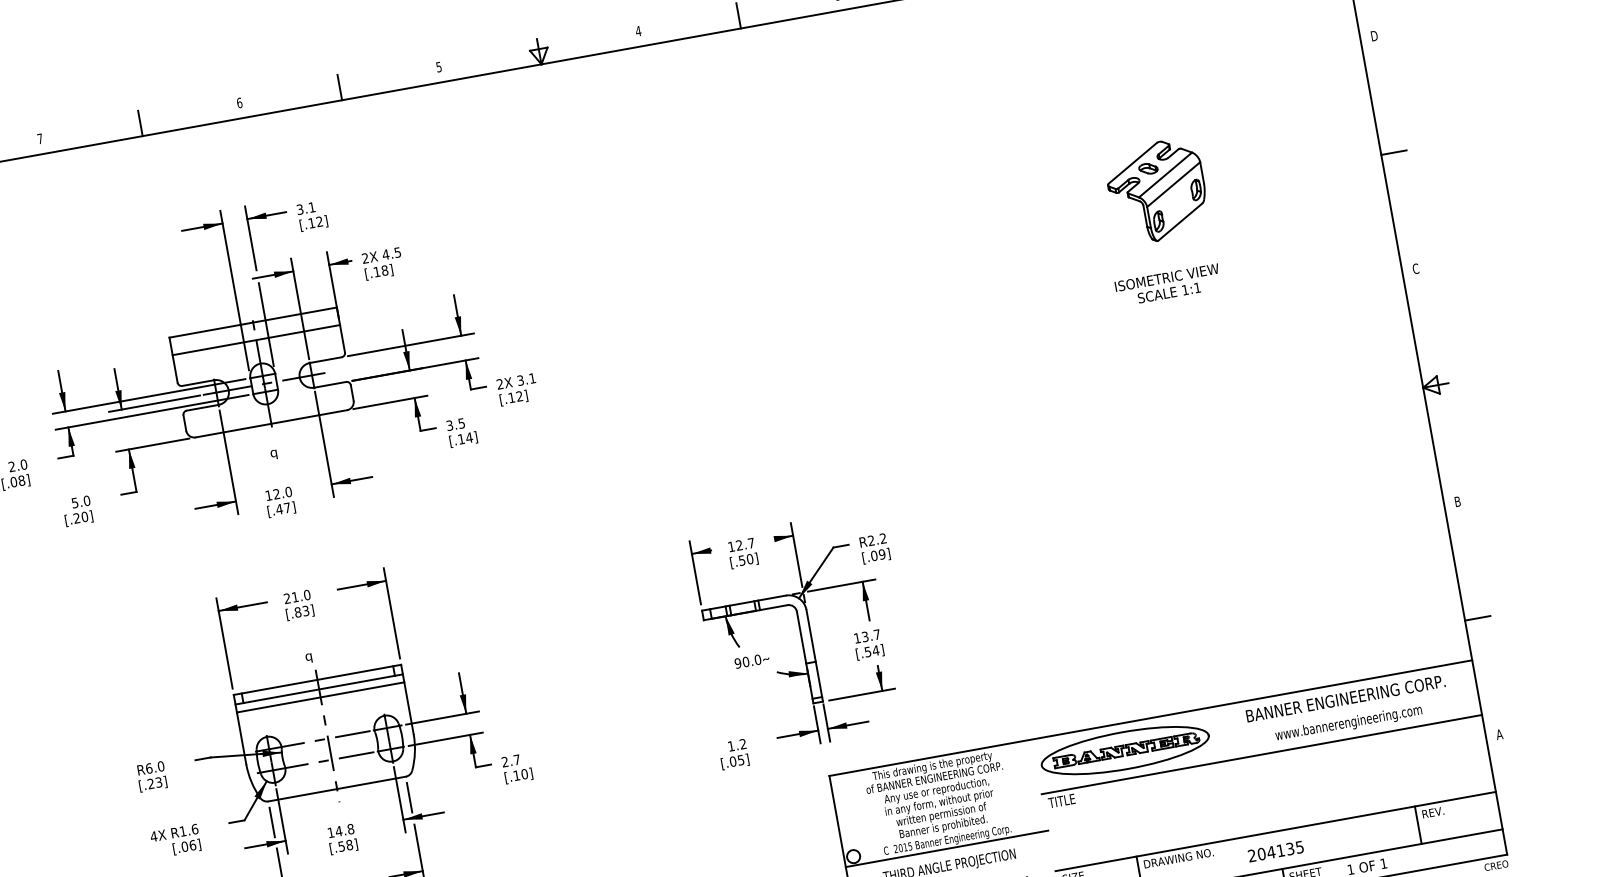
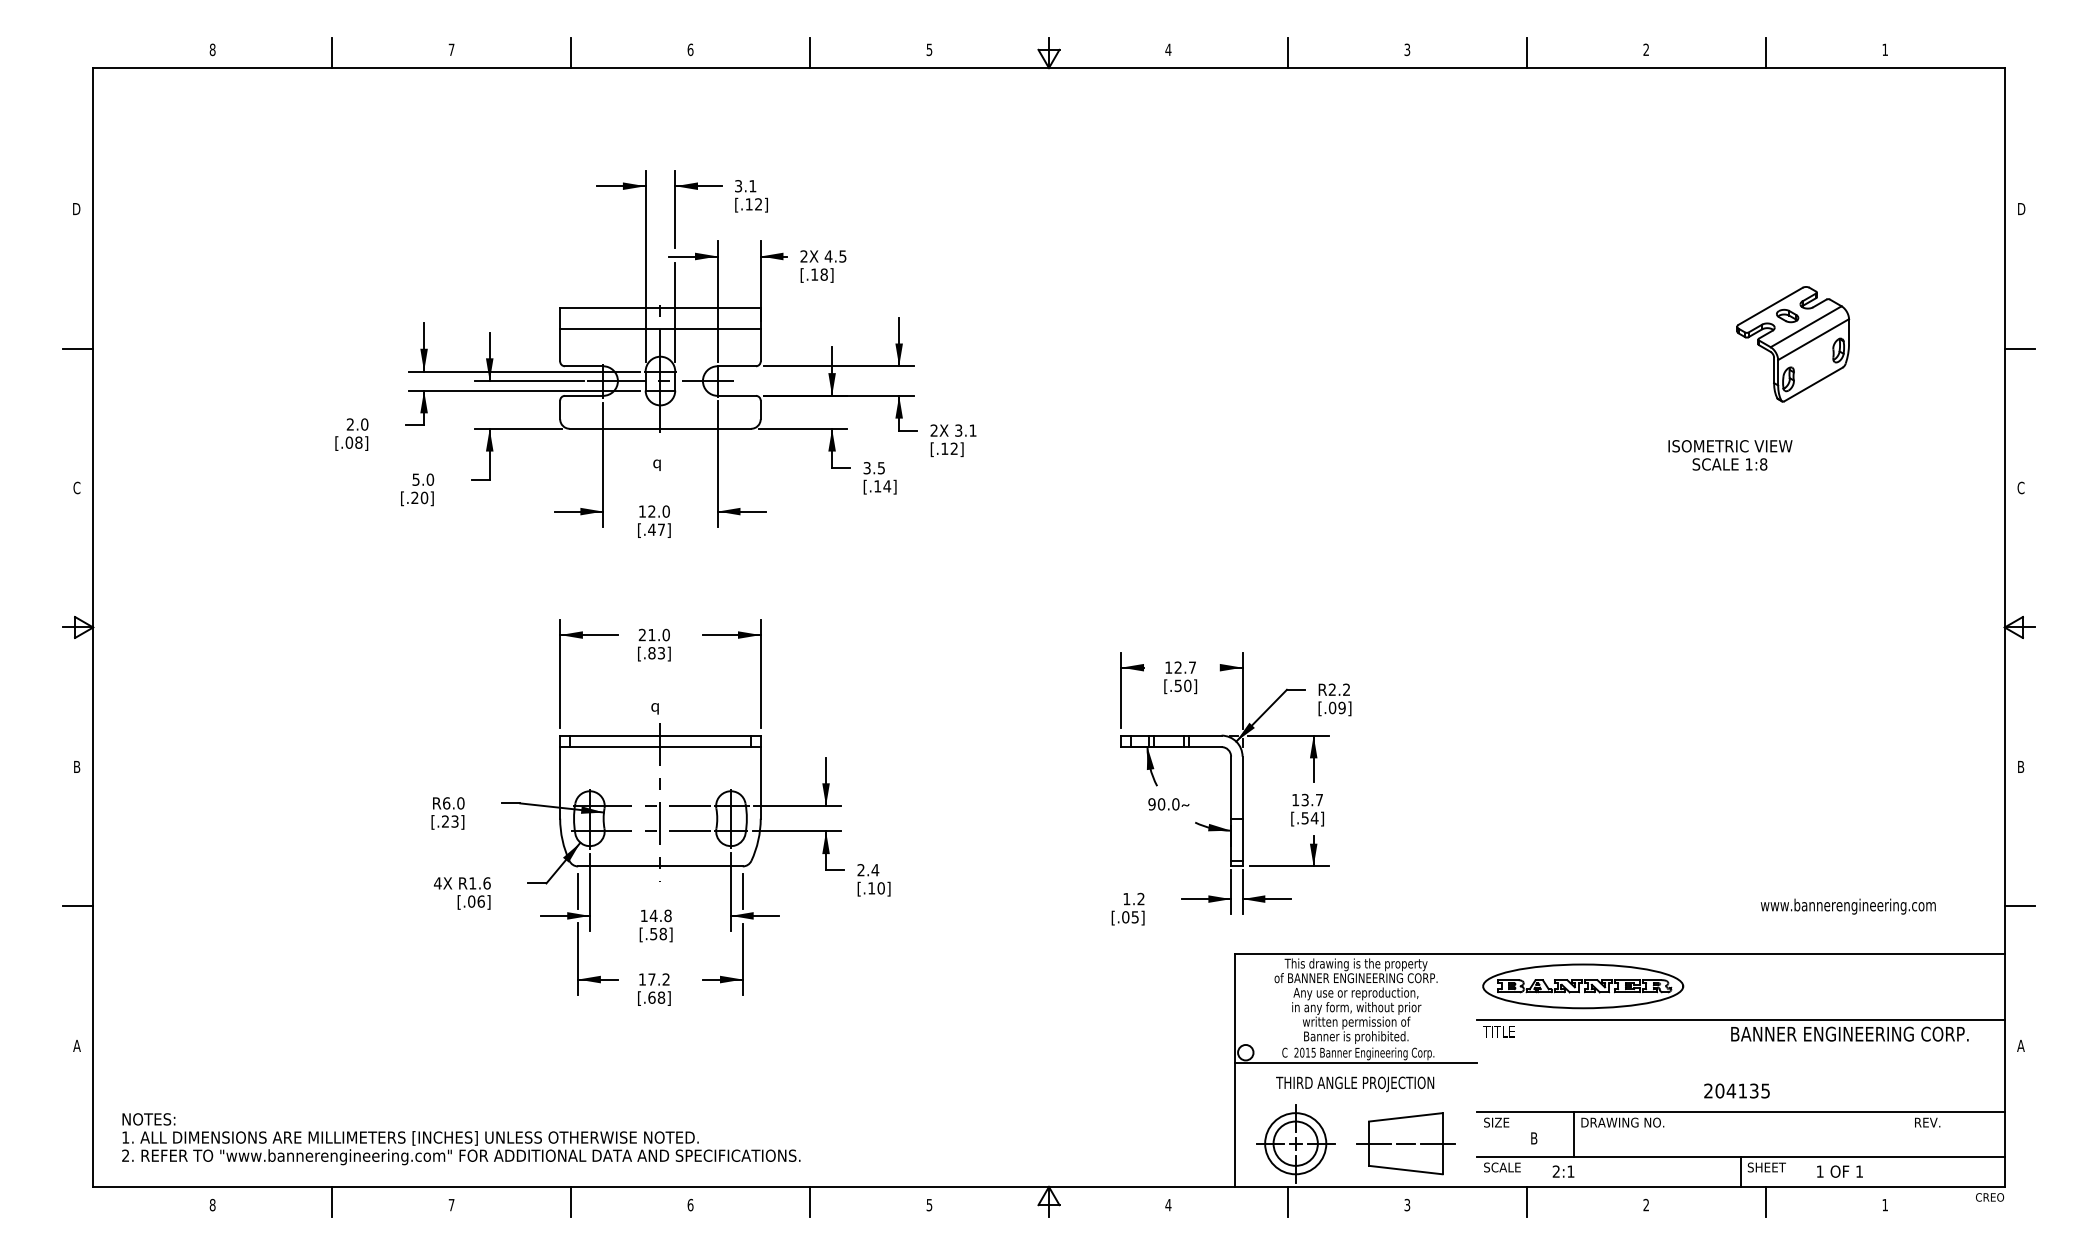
part: (1157, 191) -> (1793, 344), moved
text: (1197, 287) -> (1763, 464), 1:1 -> 1:8
line: (320, 697) -> (660, 756), removed
text: (1345, 698) -> (1849, 1033), moved
text: (1348, 723) -> (1847, 906), moved
text: (517, 760) -> (875, 870), 2.7 -> 2.4
line: (1418, 824) -> (1907, 1133), removed
text: (1275, 851) -> (1736, 1090), moved

